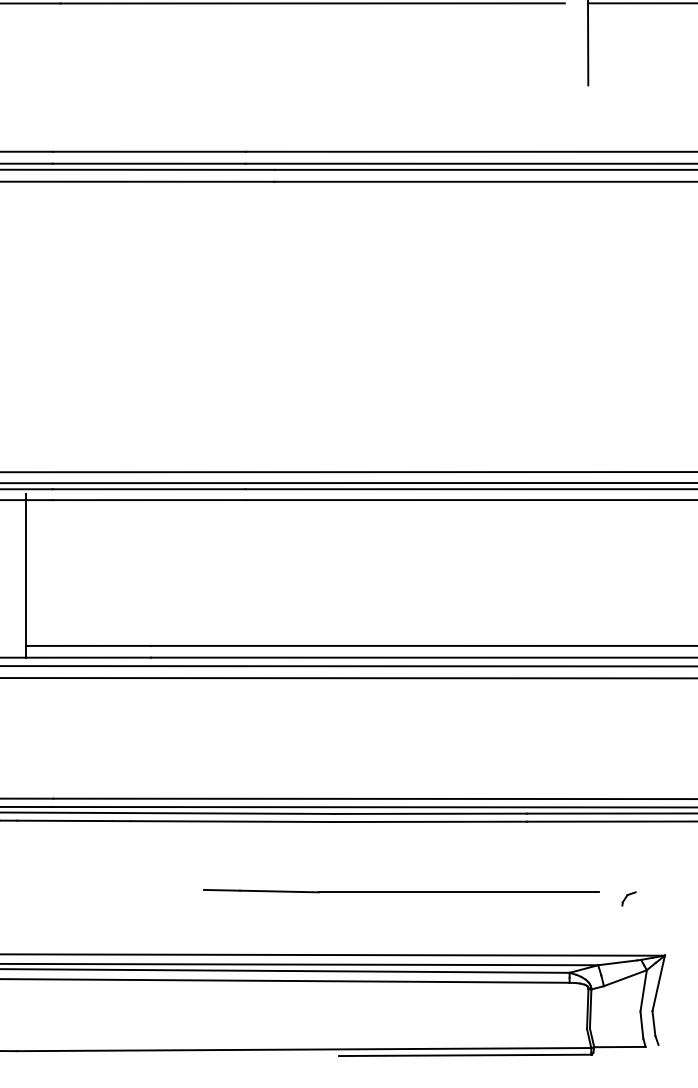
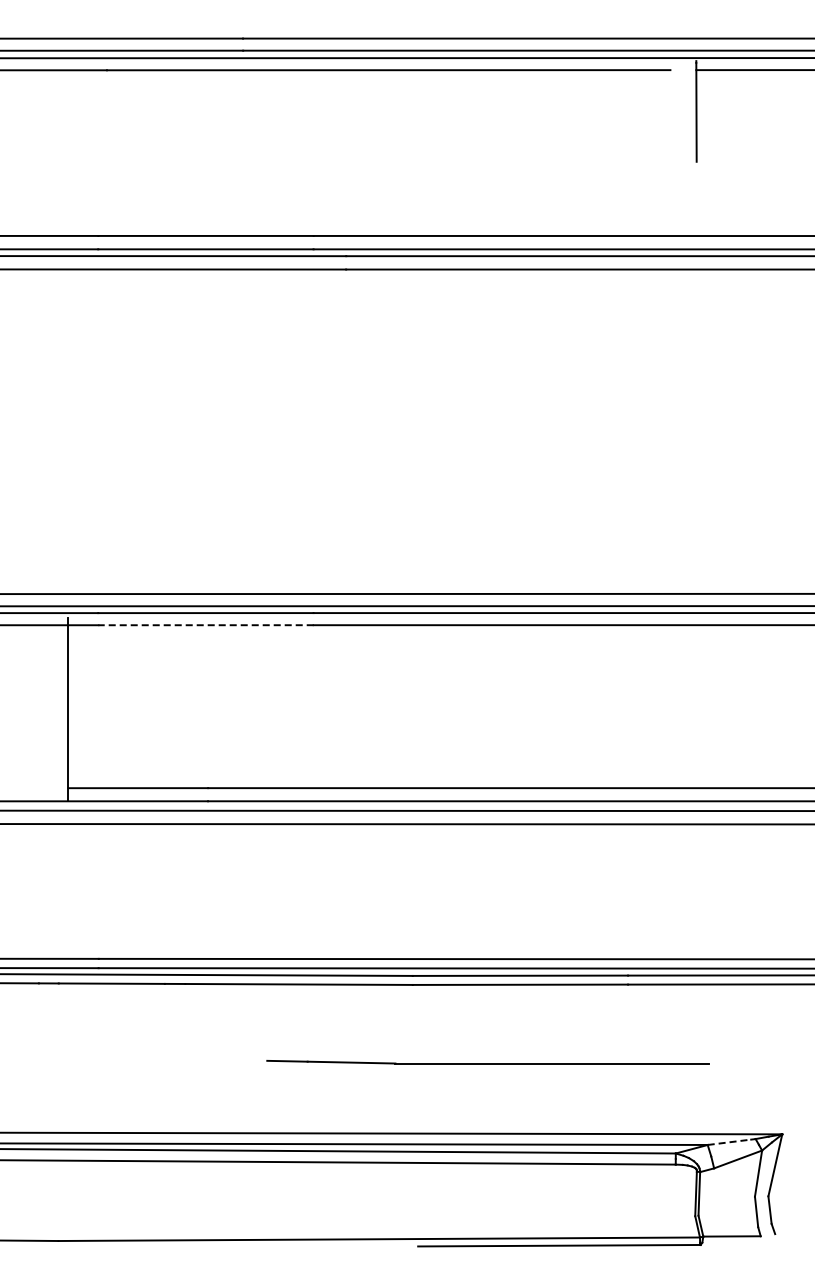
line: (149, 500) -> (206, 625), solid -> dashed
part: (628, 898) -> (741, 1070), removed
line: (617, 963) -> (729, 1142), solid -> dashed

